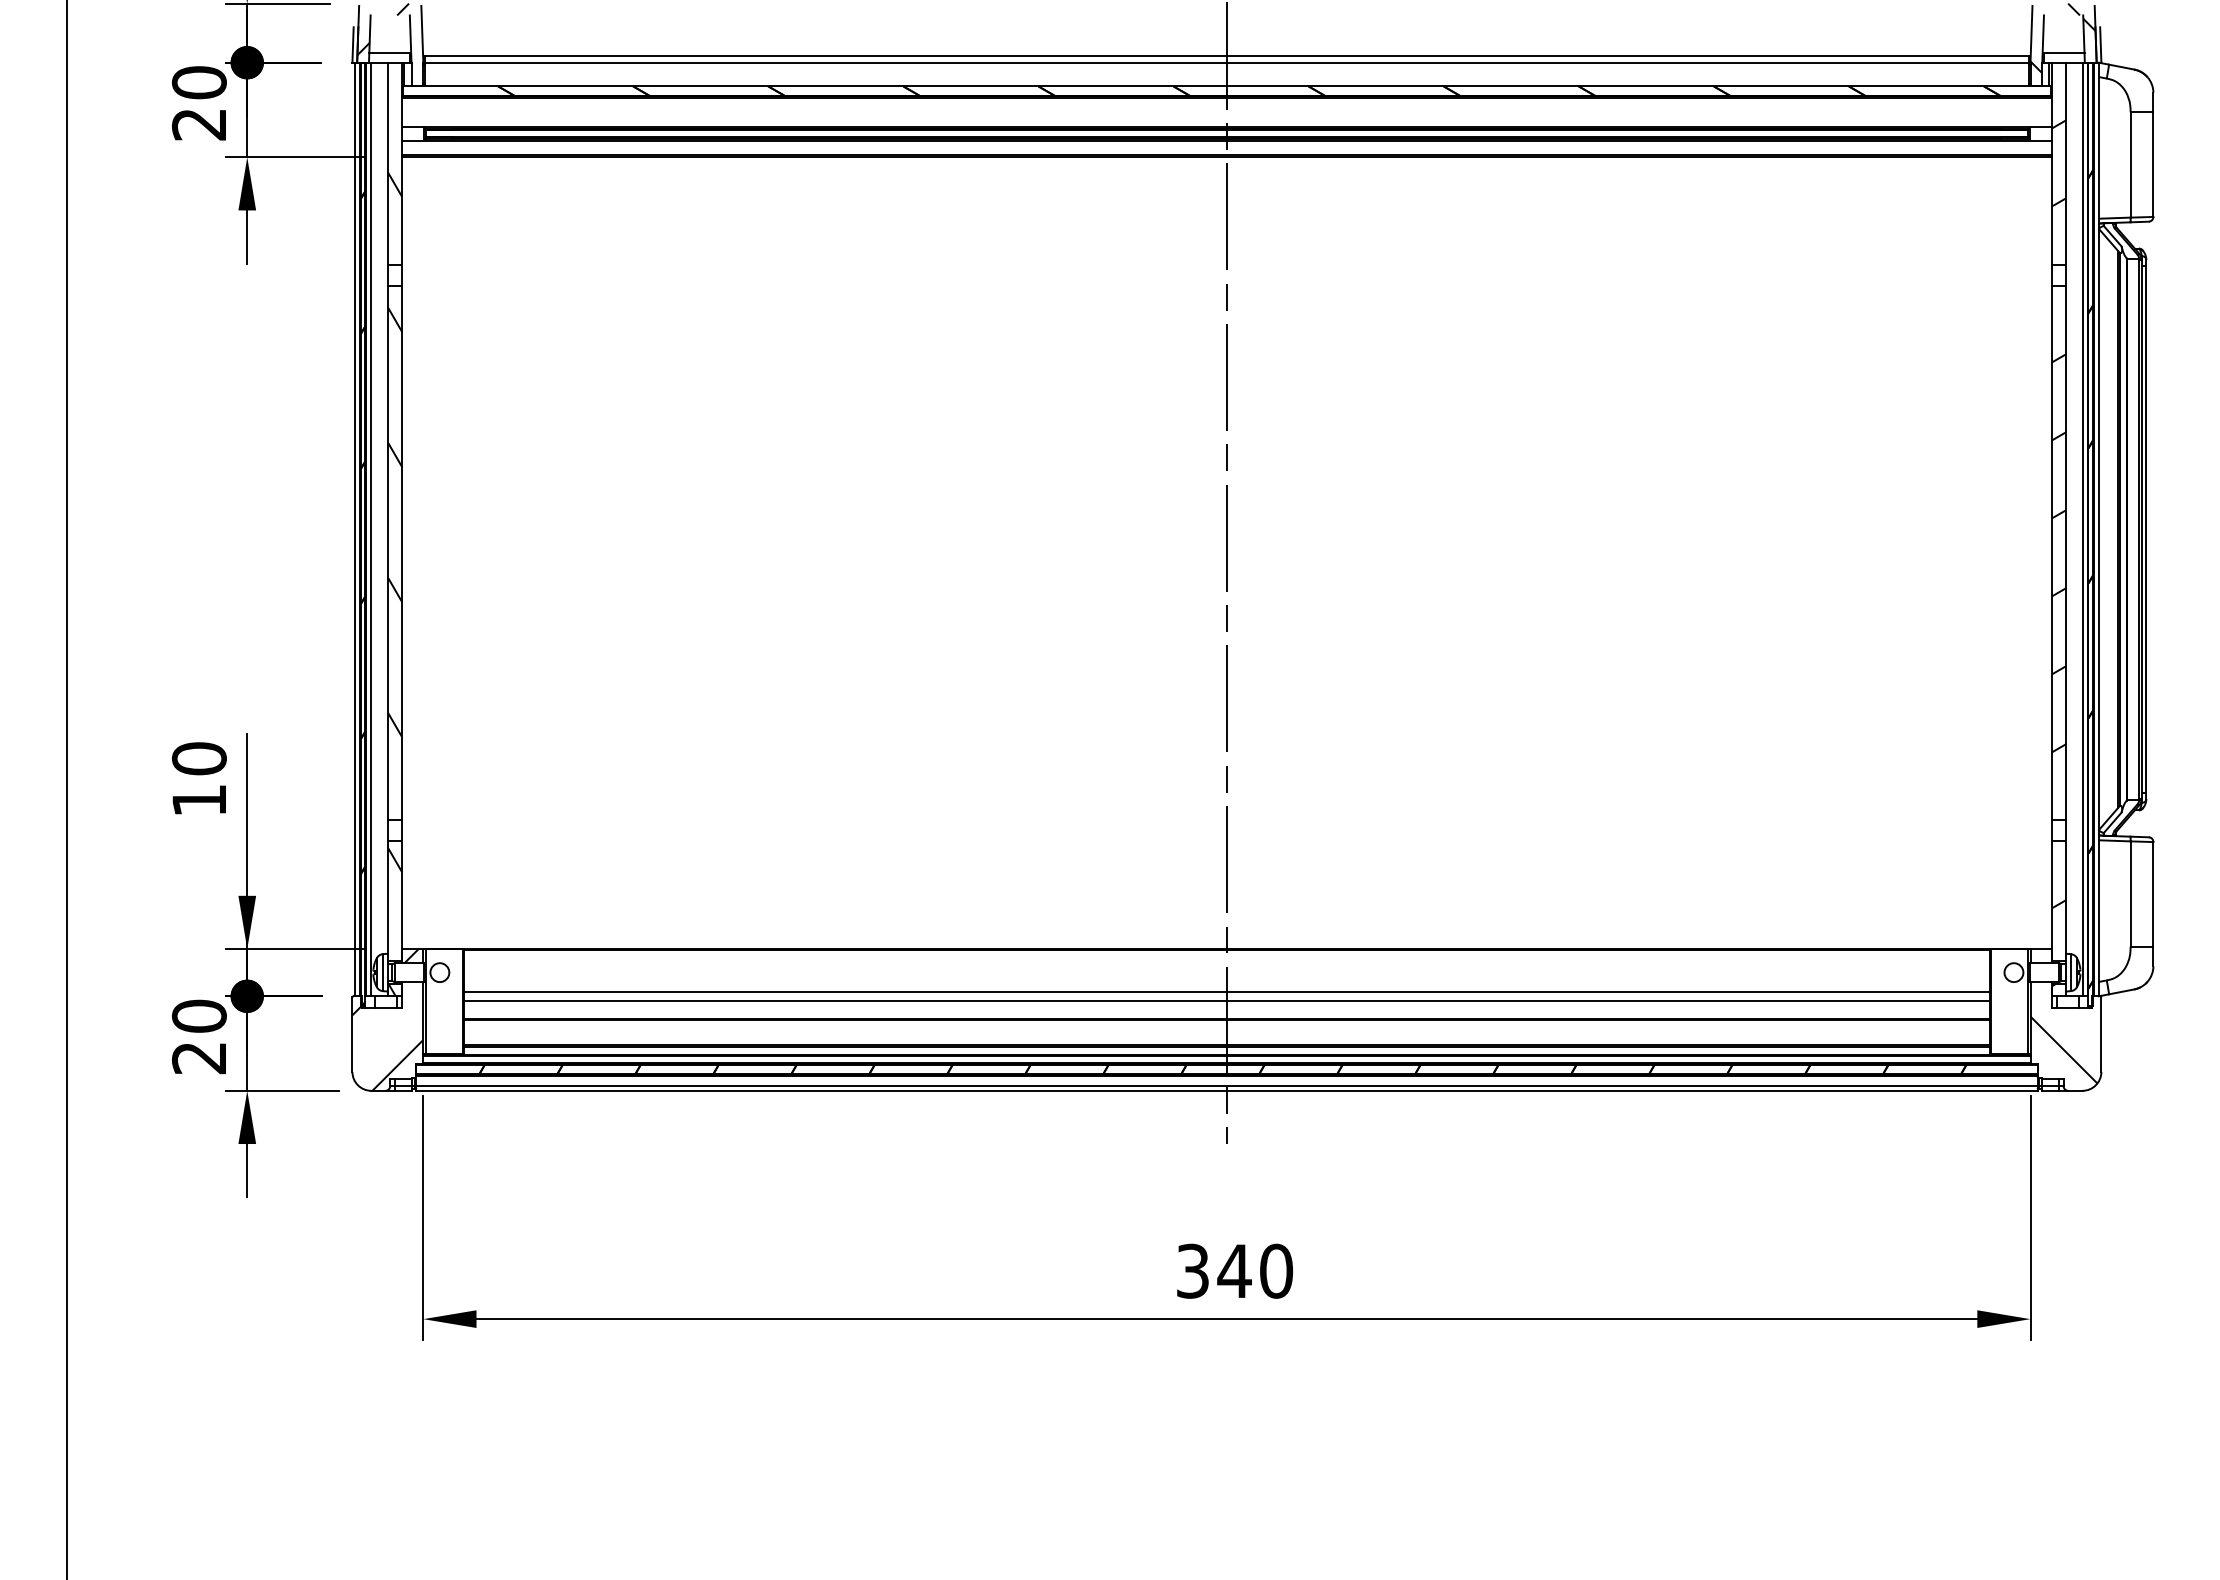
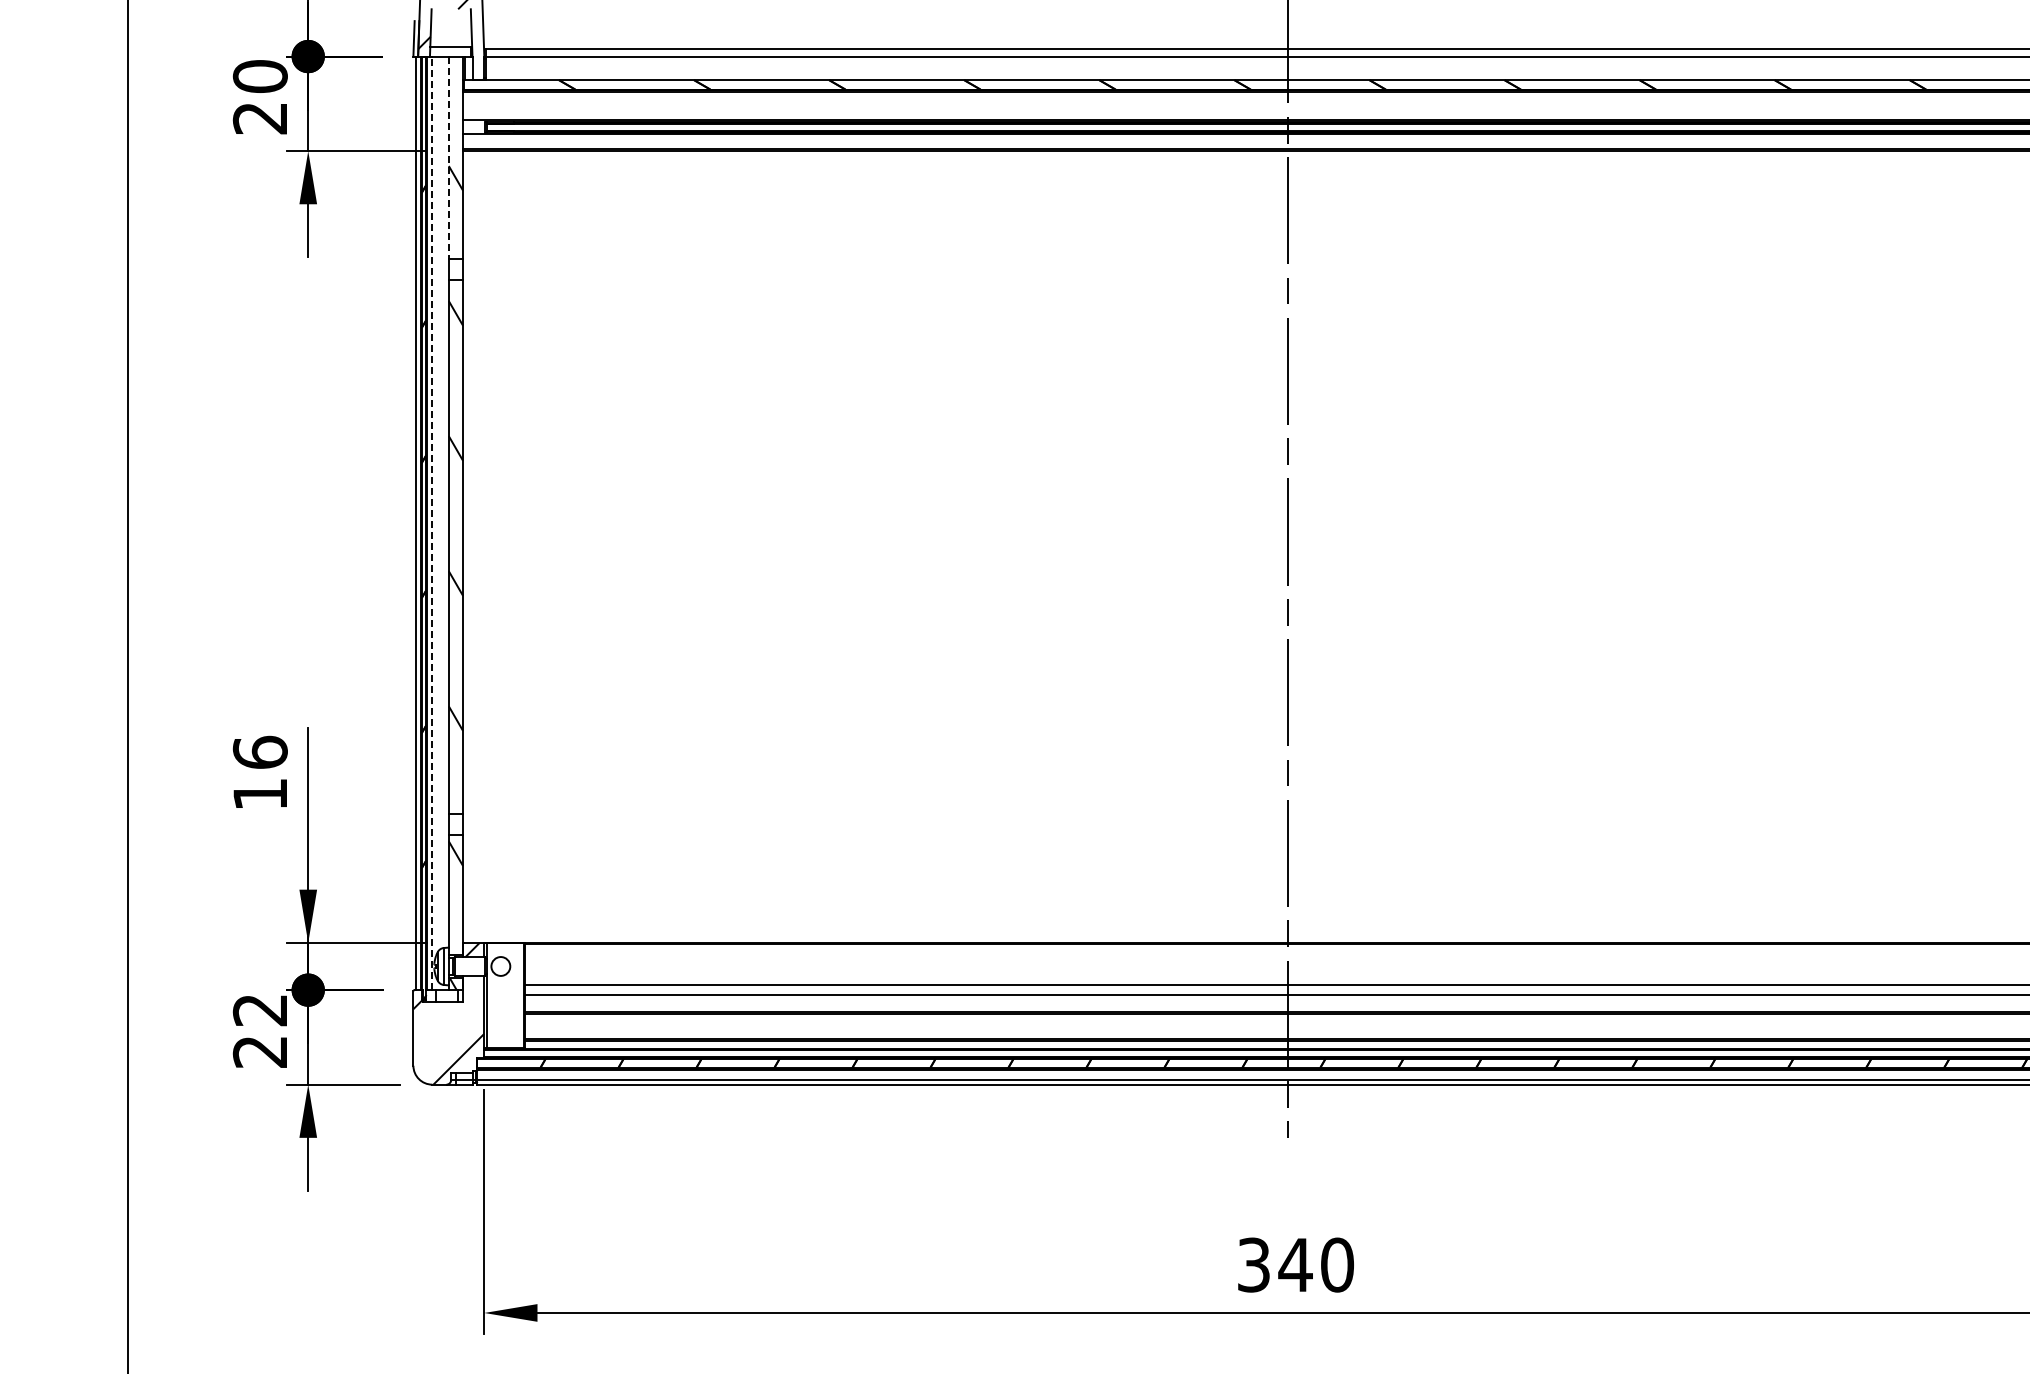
line: (387, 164) -> (448, 158), solid -> dashed
line: (370, 529) -> (431, 523), solid -> dashed
text: (198, 758) -> (259, 752), 10 -> 16
text: (198, 1015) -> (259, 1009), 20 -> 22

